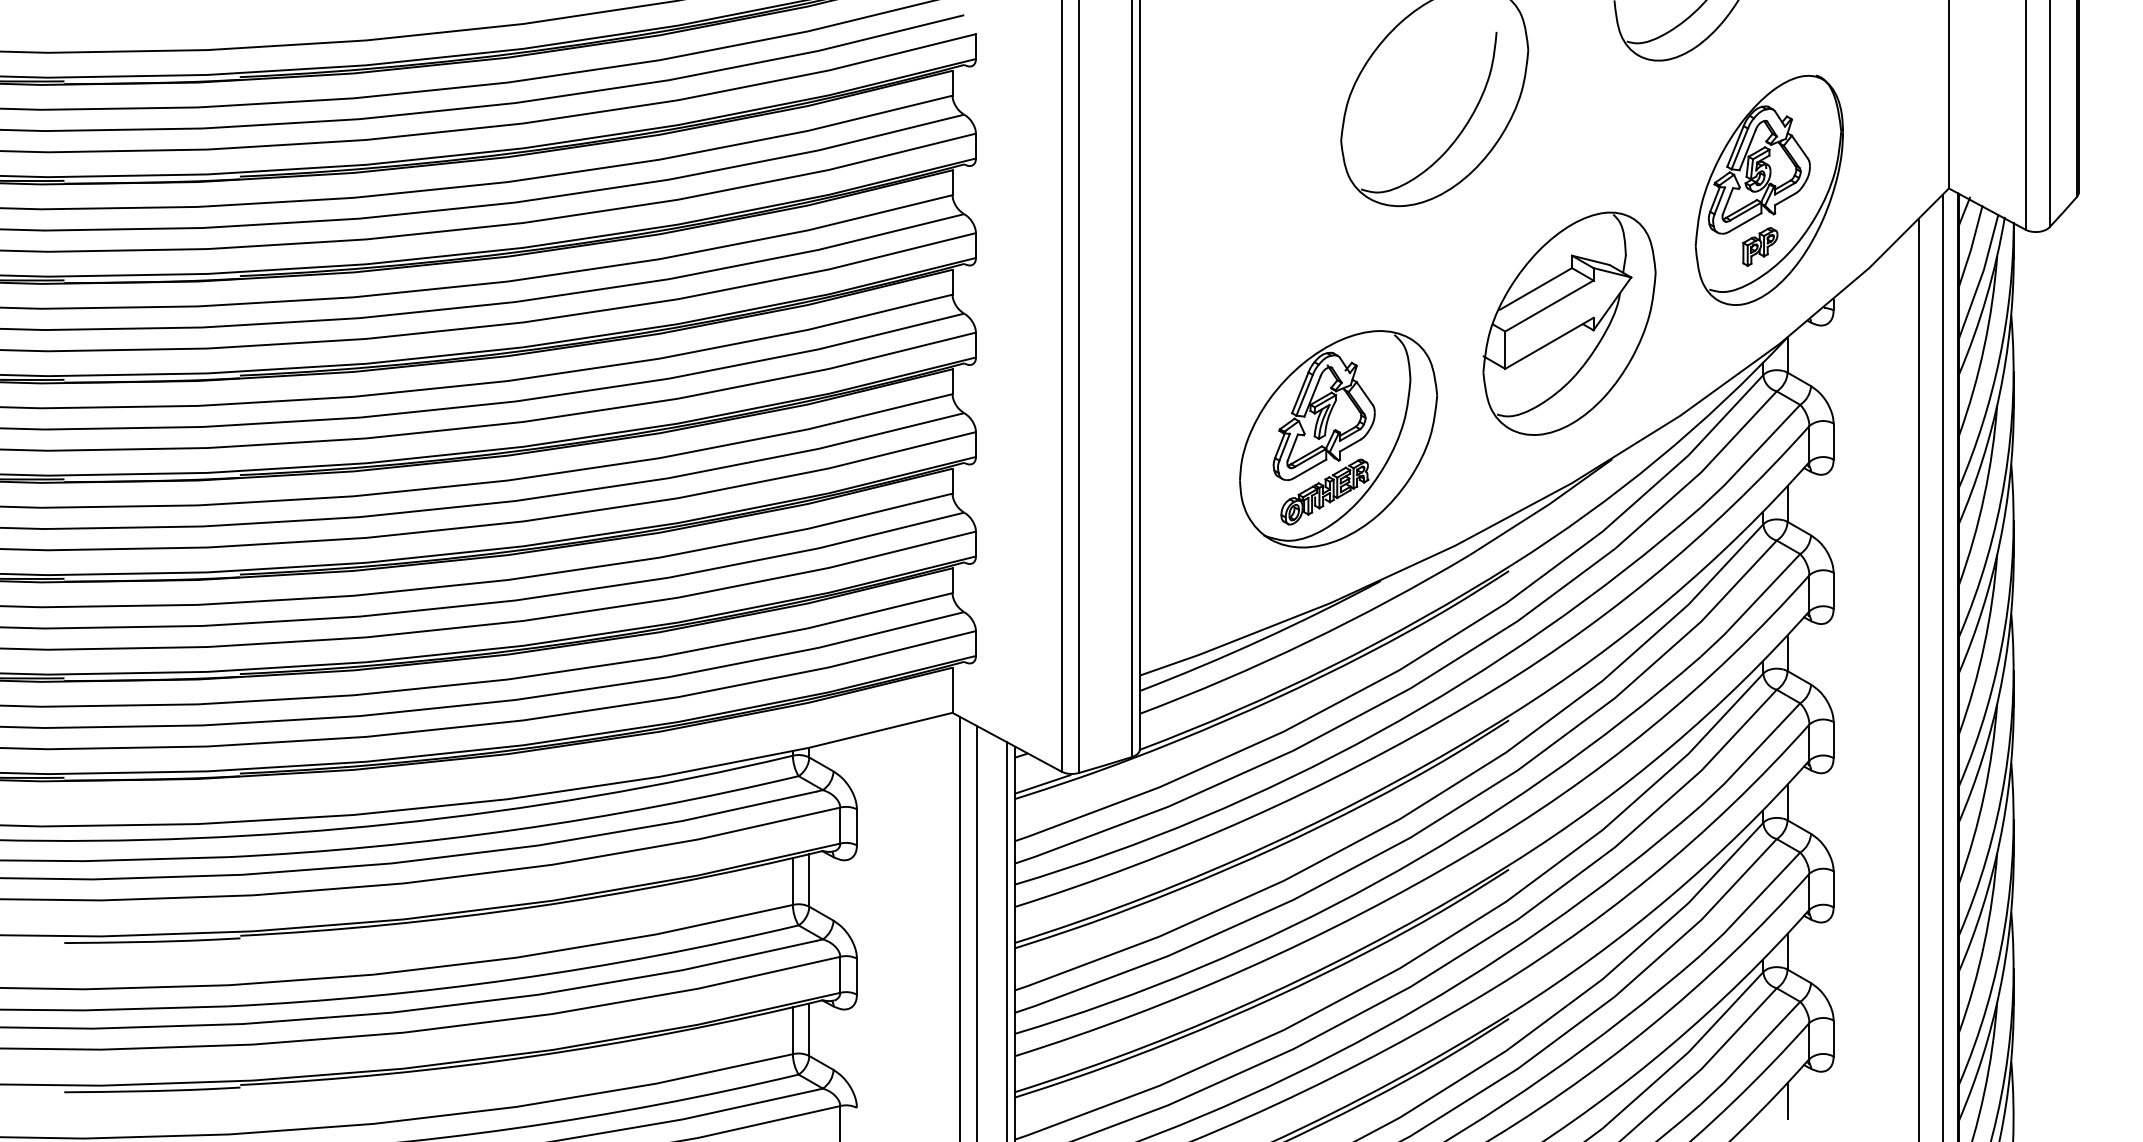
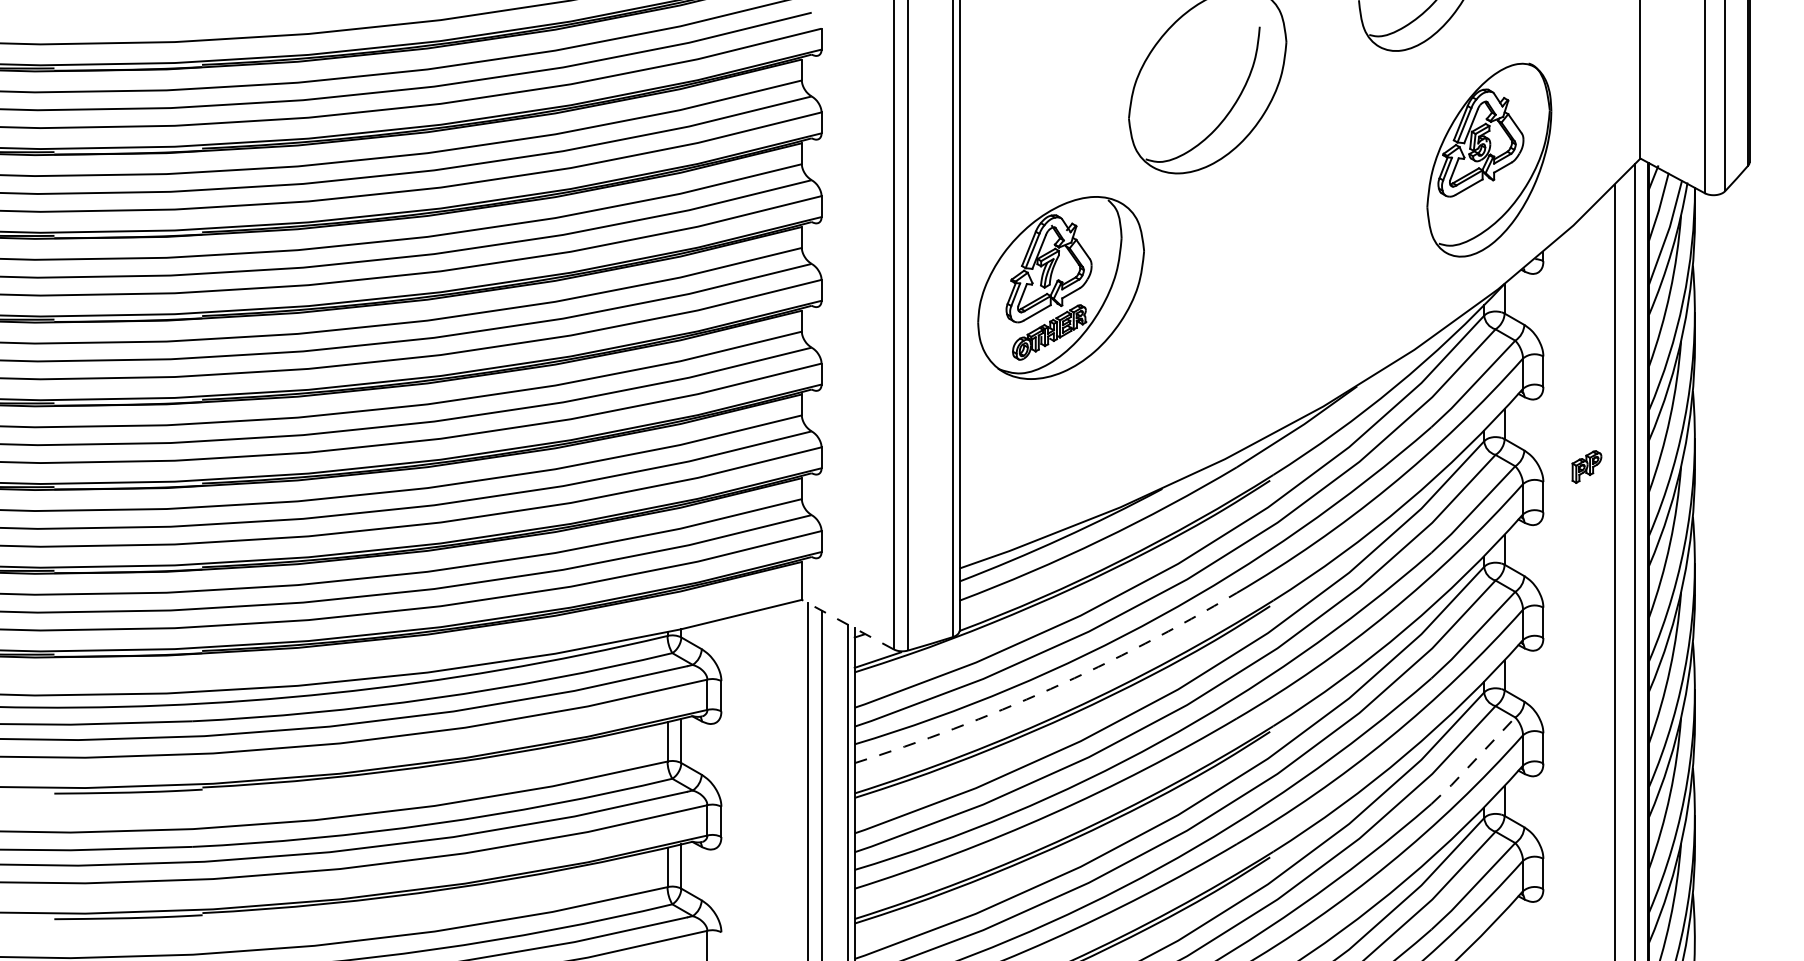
part: (1760, 246) -> (1587, 466), moved
part: (1569, 323) -> (1321, 272), removed
part: (1338, 439) -> (1061, 288), moved
line: (1007, 742) -> (848, 624), solid -> dashed
arc: (1248, 818) -> (1050, 688), solid -> dashed
line: (1751, 904) -> (1474, 761), solid -> dashed
line: (1787, 1100) -> (1504, 926), removed

